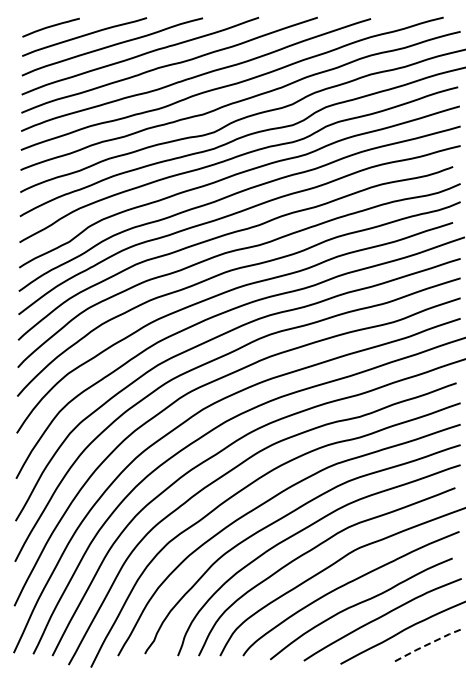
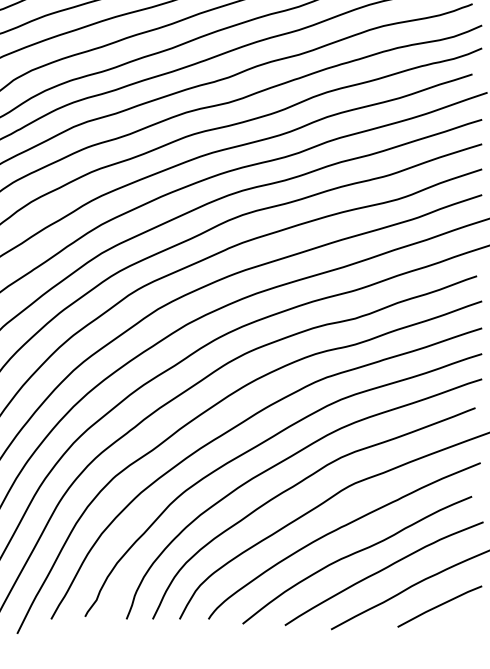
line: (426, 645) -> (439, 606), dashed -> solid

